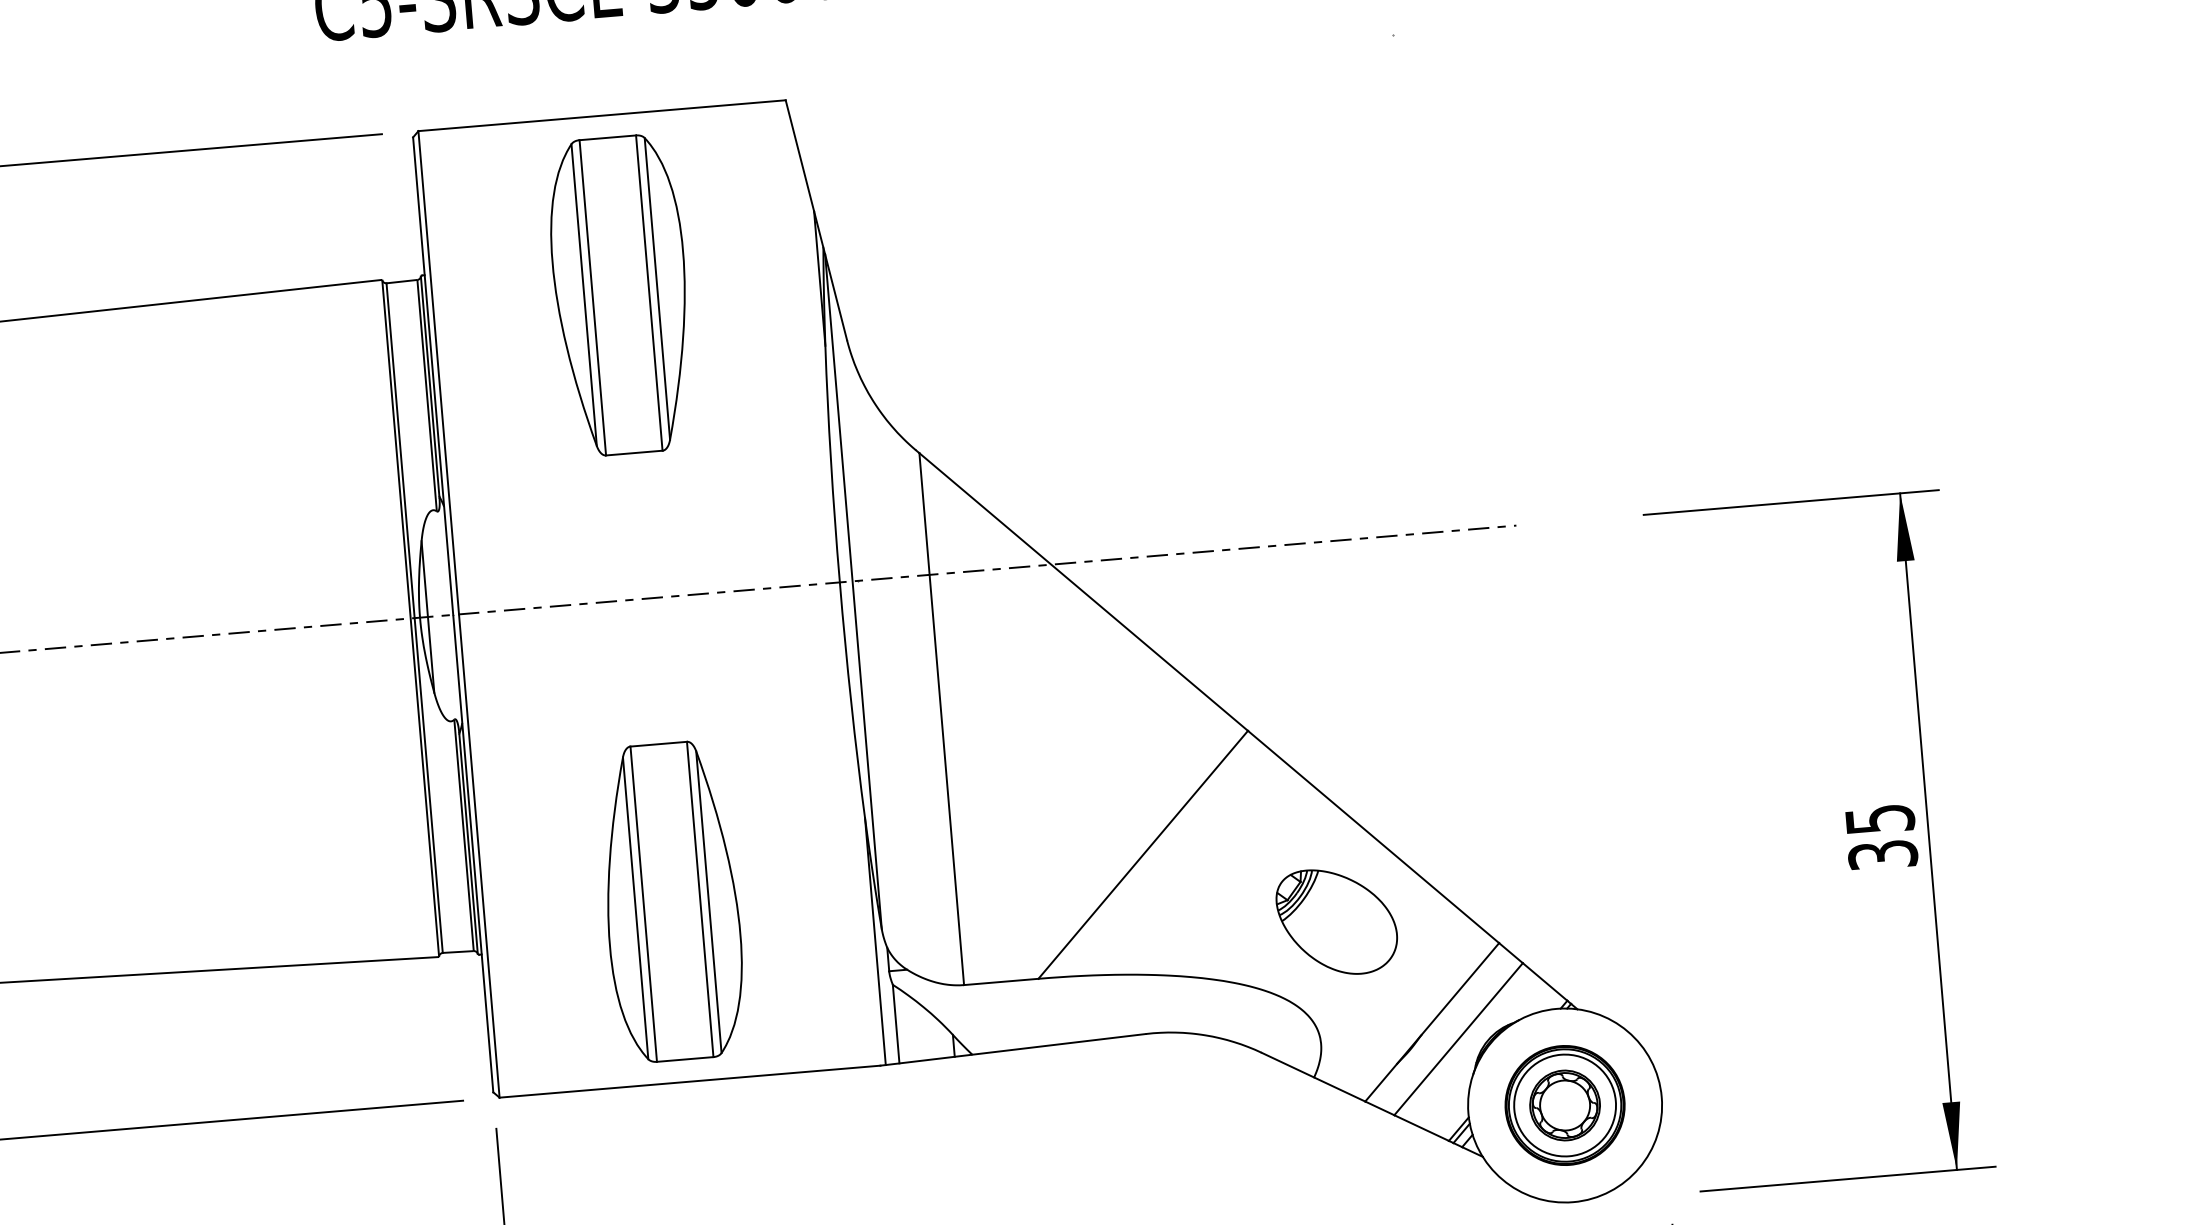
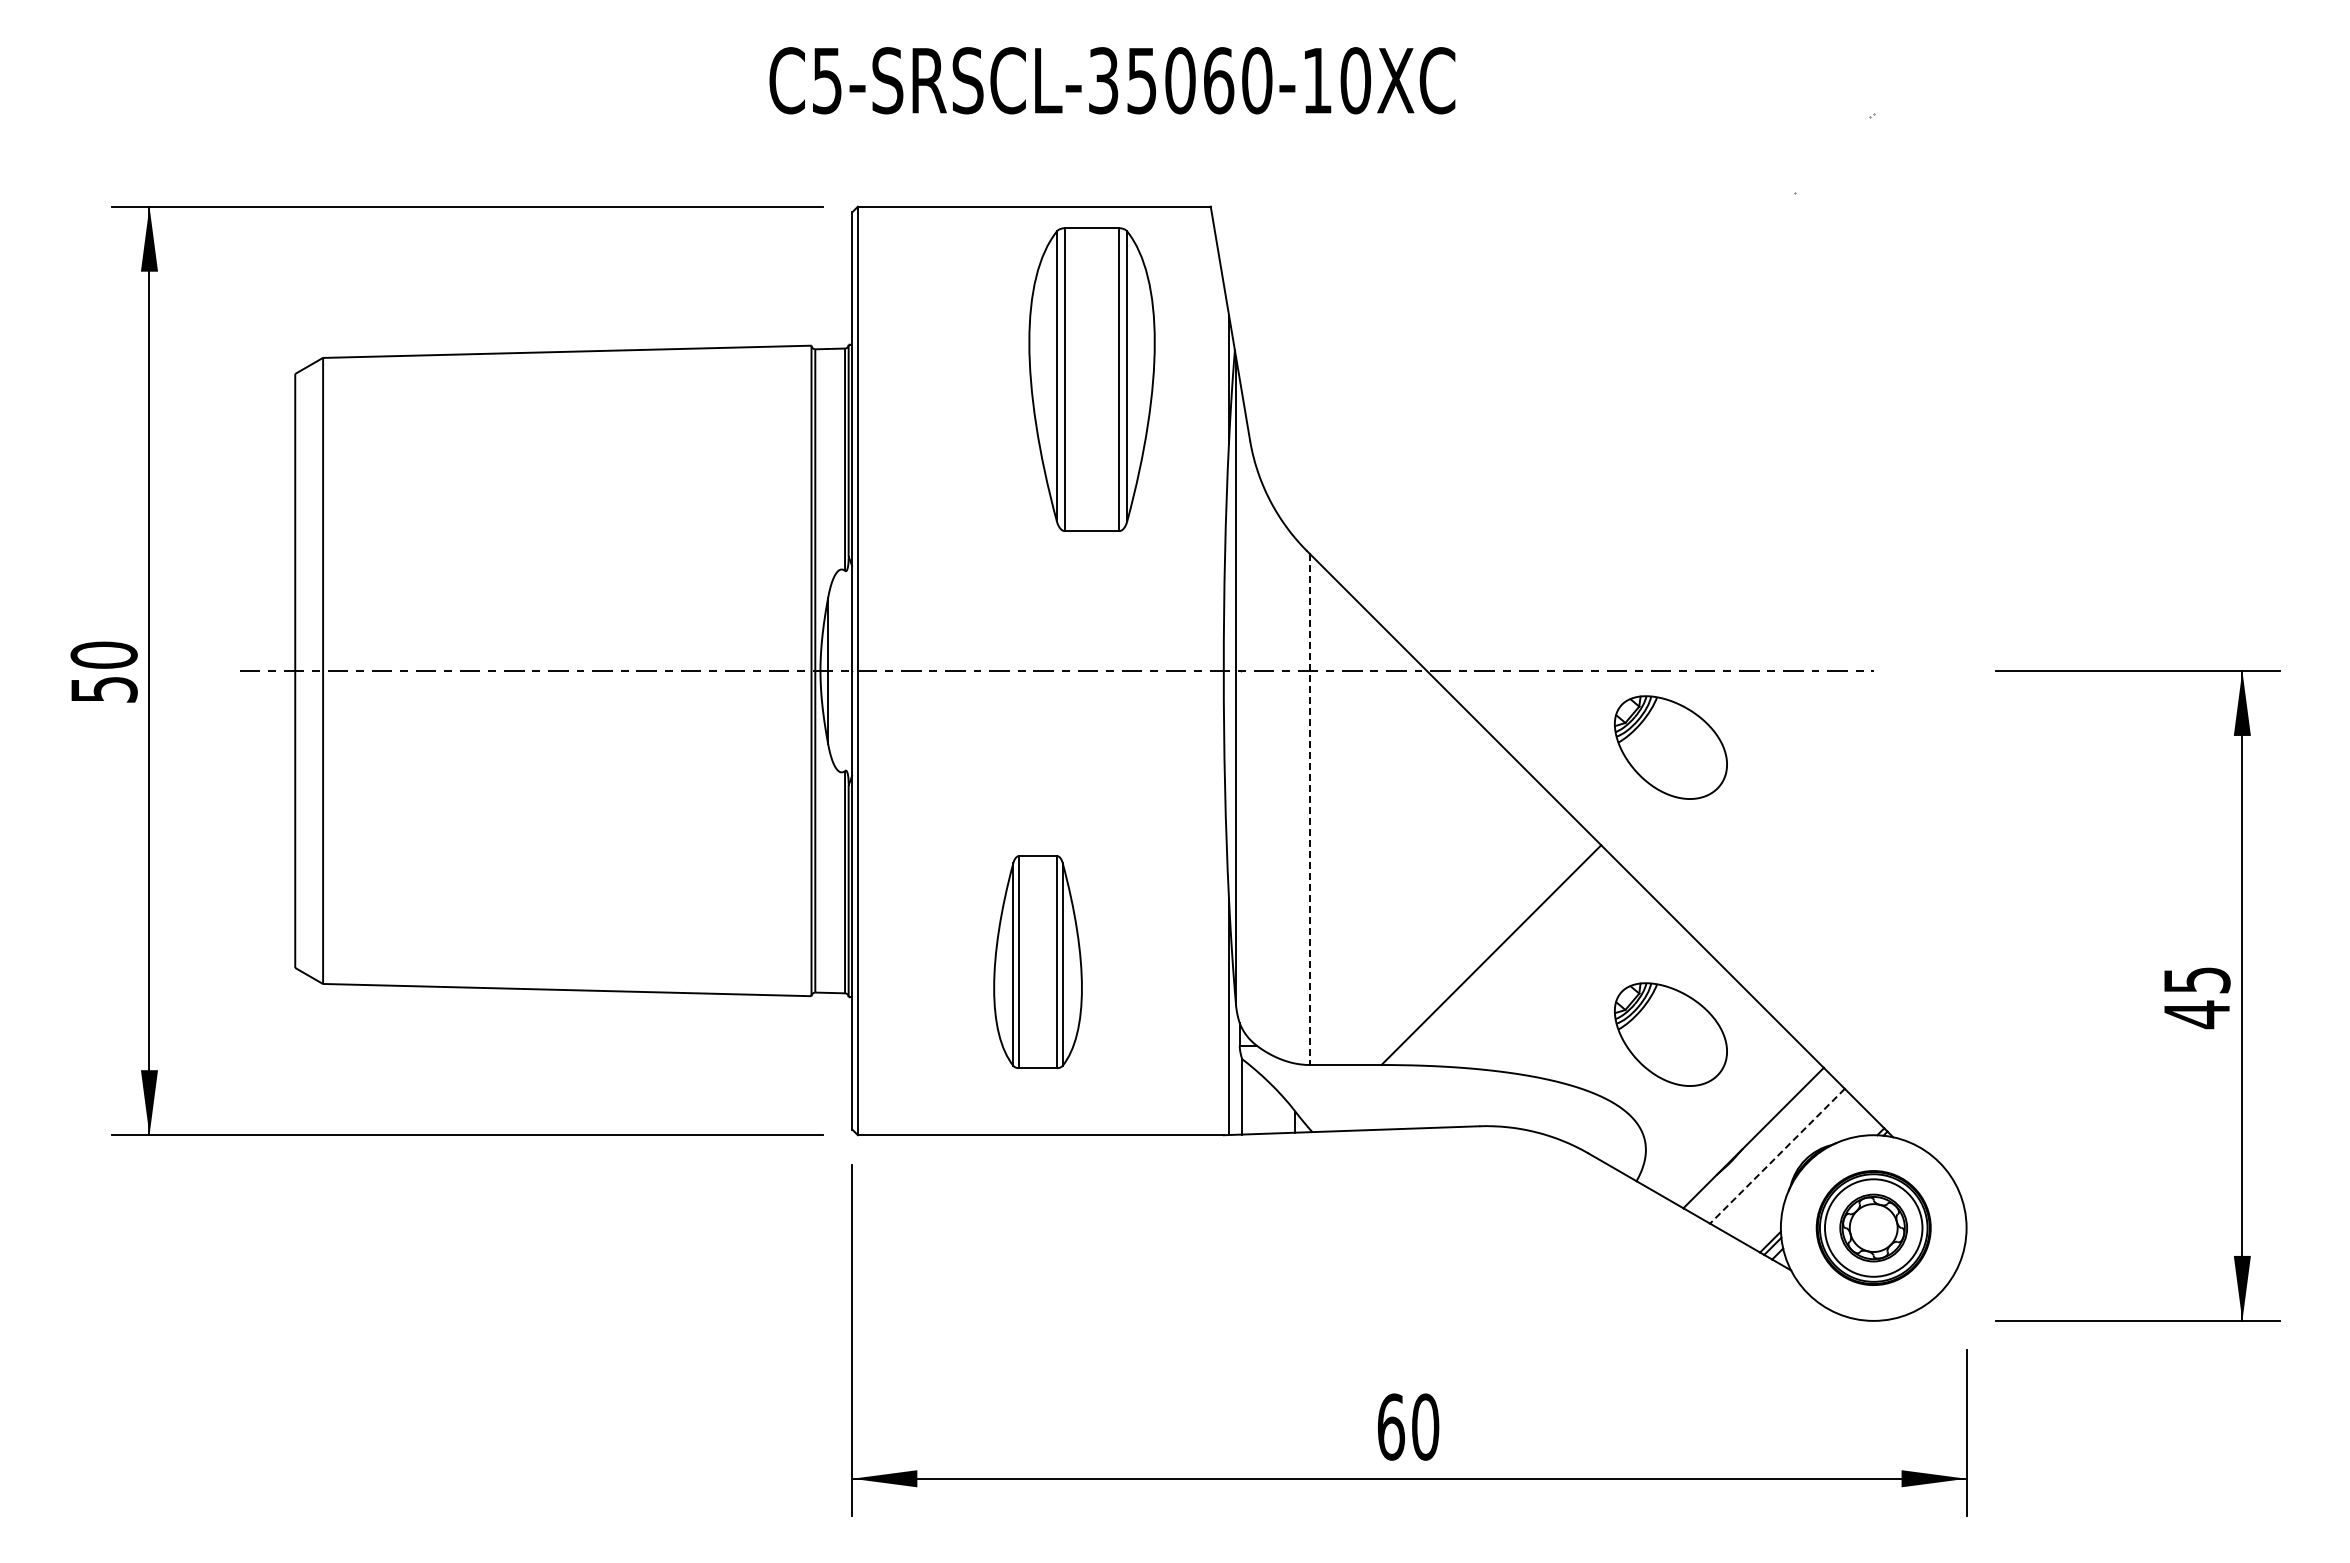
part: (620, 295) -> (1091, 379), moved
part: (1311, 623) -> (1670, 747), added
line: (942, 720) -> (1310, 810), solid -> dashed
text: (1882, 855) -> (2196, 1014), 35 -> 45
part: (671, 901) -> (1037, 961), size x0.7
line: (1458, 1039) -> (1777, 1156), solid -> dashed

